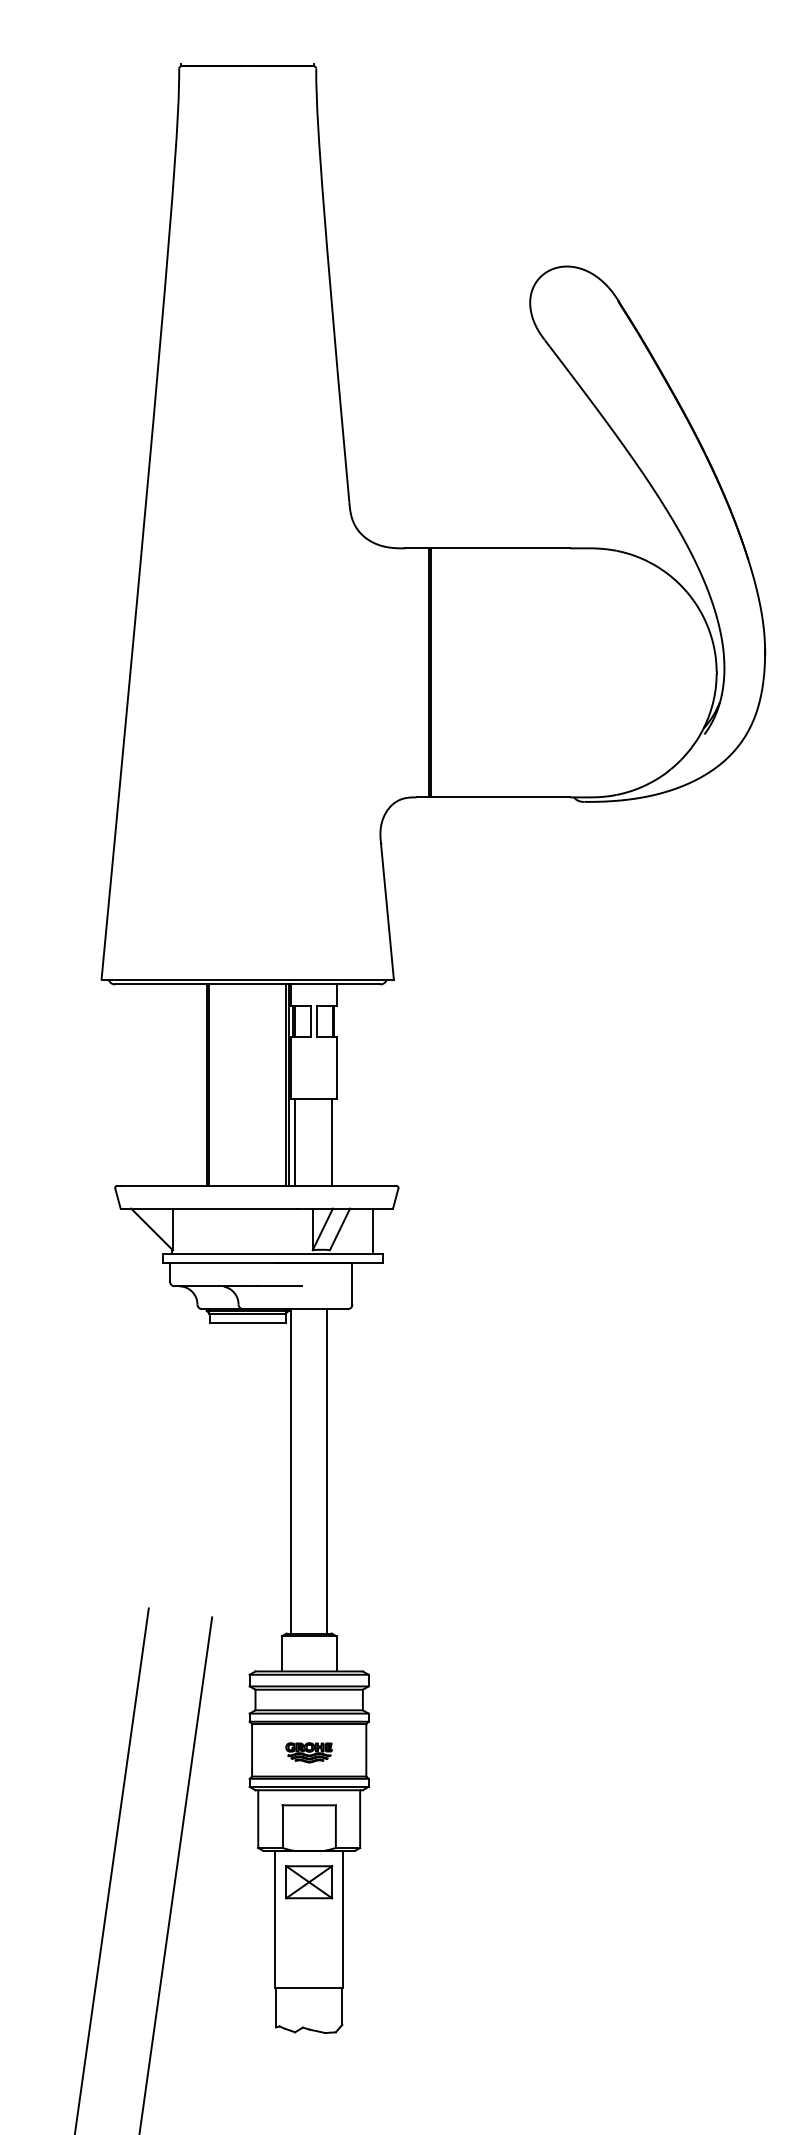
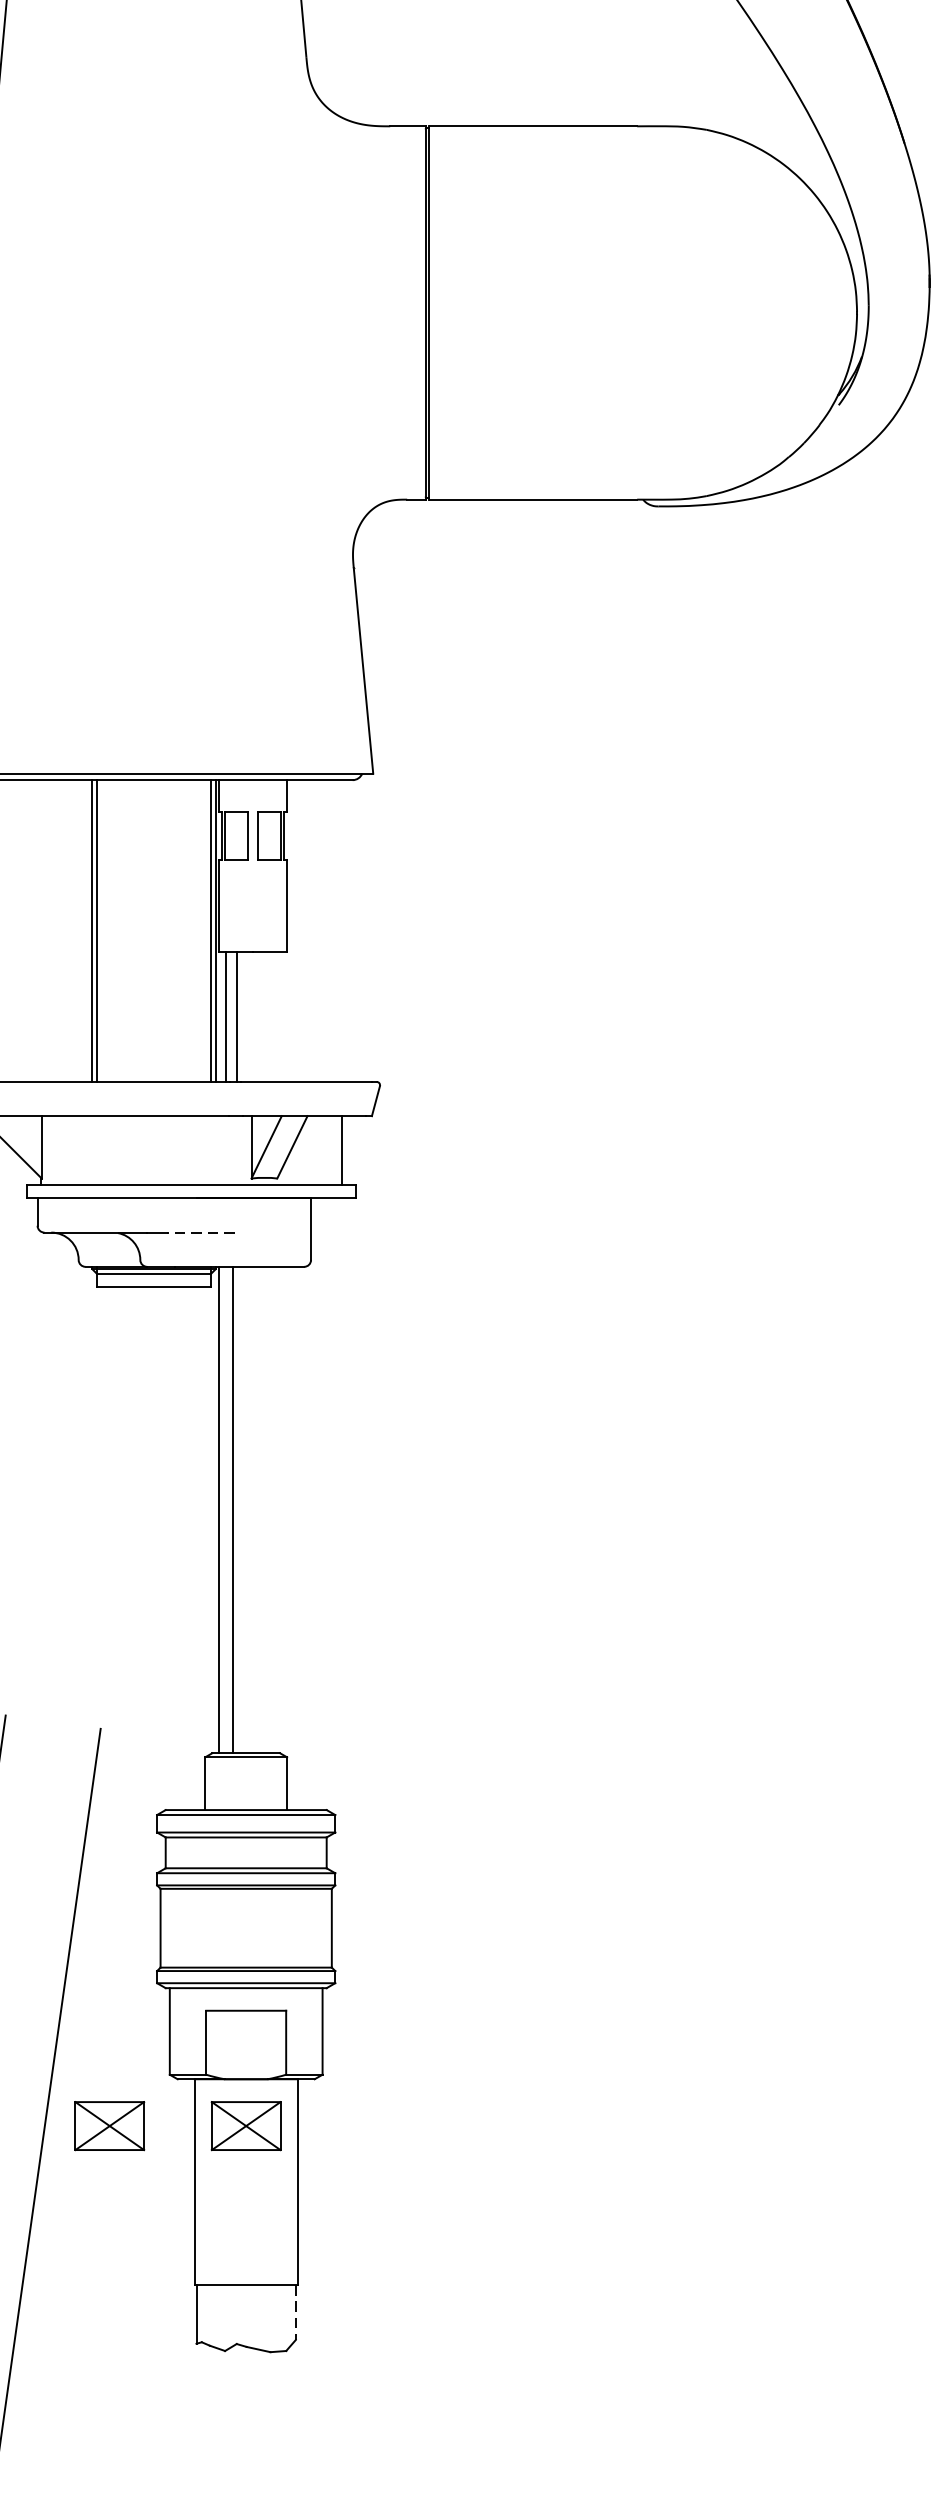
line: (332, 1142) -> (237, 1017), moved
line: (278, 1286) -> (200, 1232), solid -> dashed
line: (327, 1471) -> (233, 1510), moved
part: (308, 1752) -> (245, 1931), removed
part: (218, 1882) -> (110, 2126), added
line: (342, 2007) -> (296, 2313), solid -> dashed

